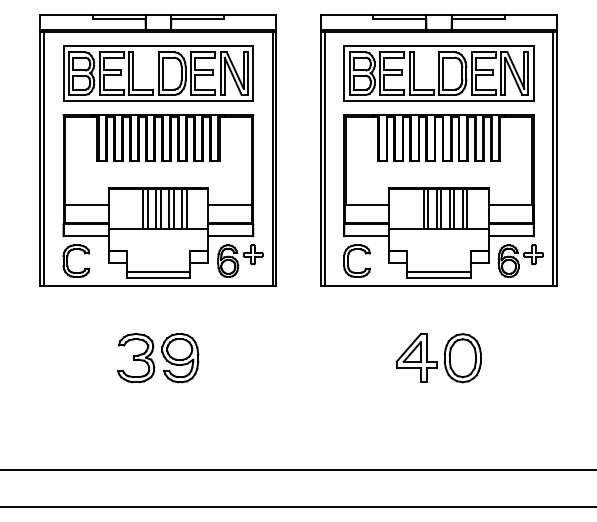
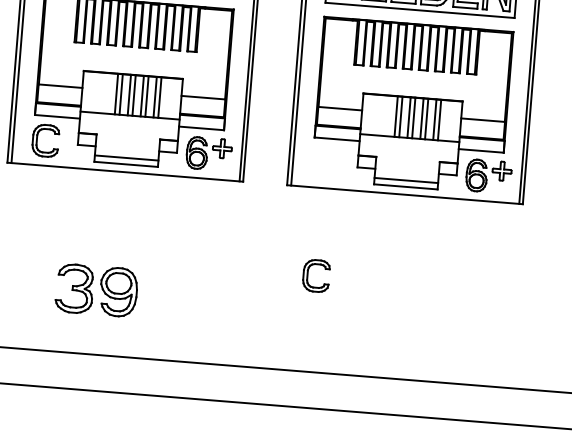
part: (348, 260) -> (307, 274), moved
part: (158, 358) -> (97, 290), moved
part: (438, 358) -> (398, 266), removed

